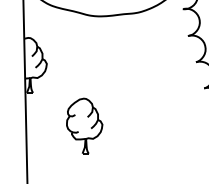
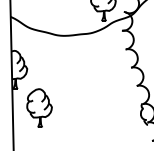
part: (84, 125) -> (39, 107), moved

